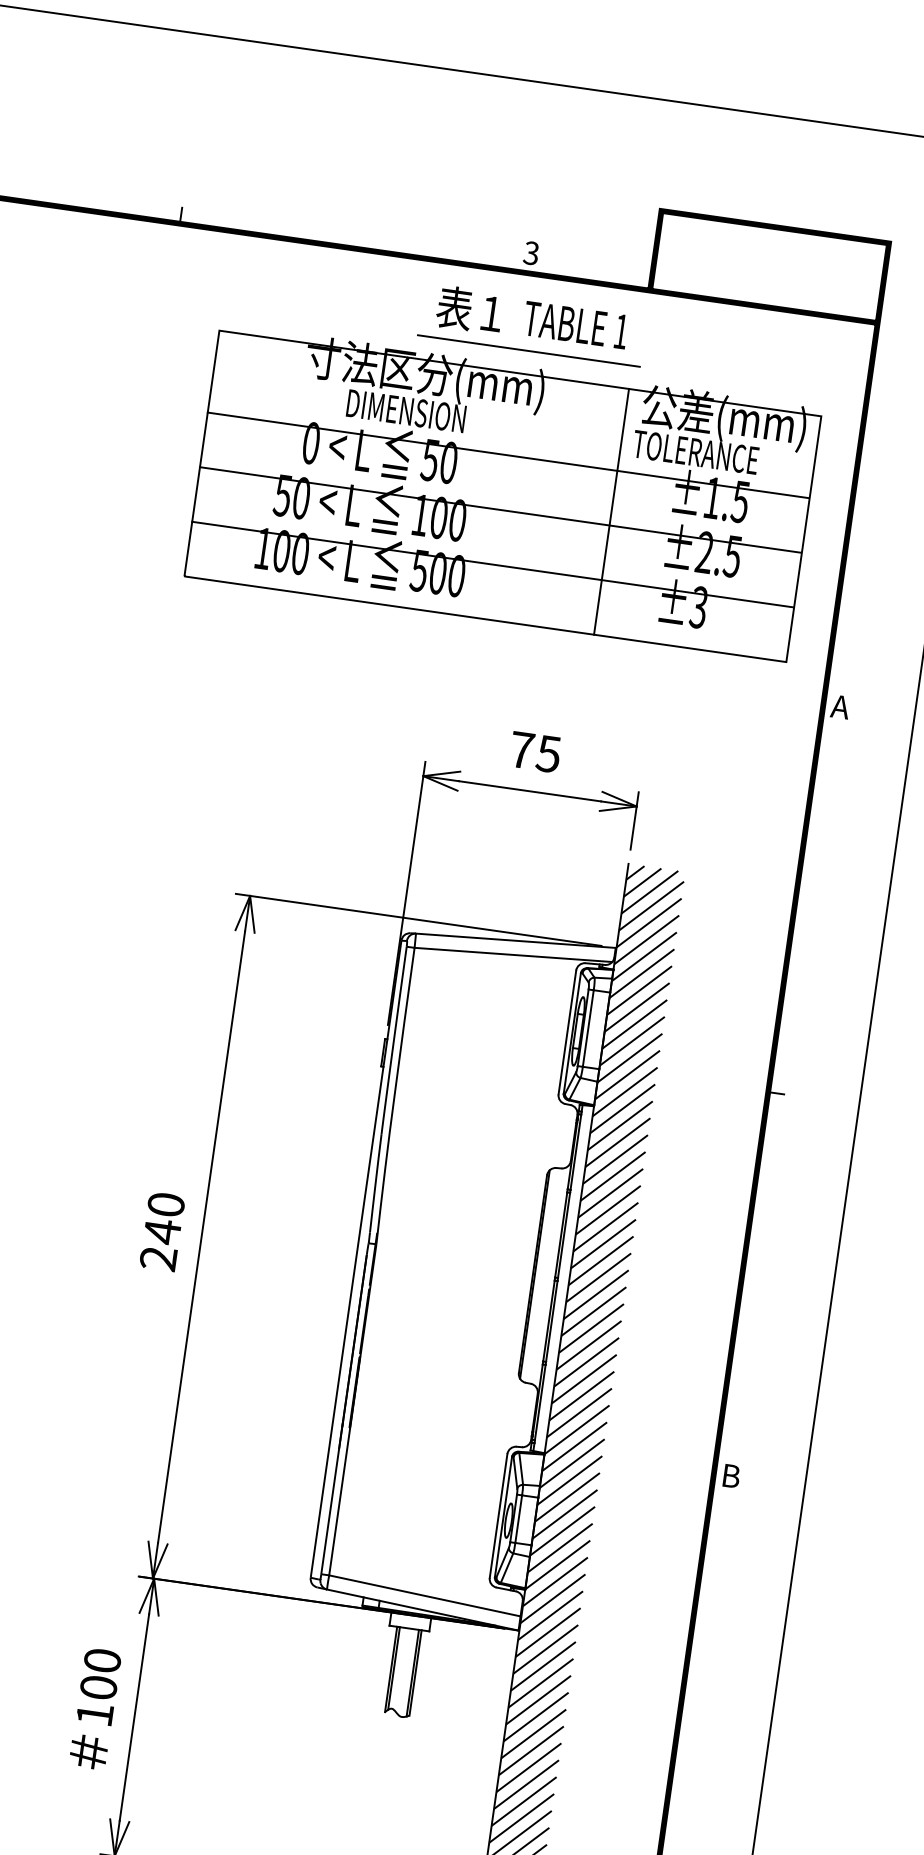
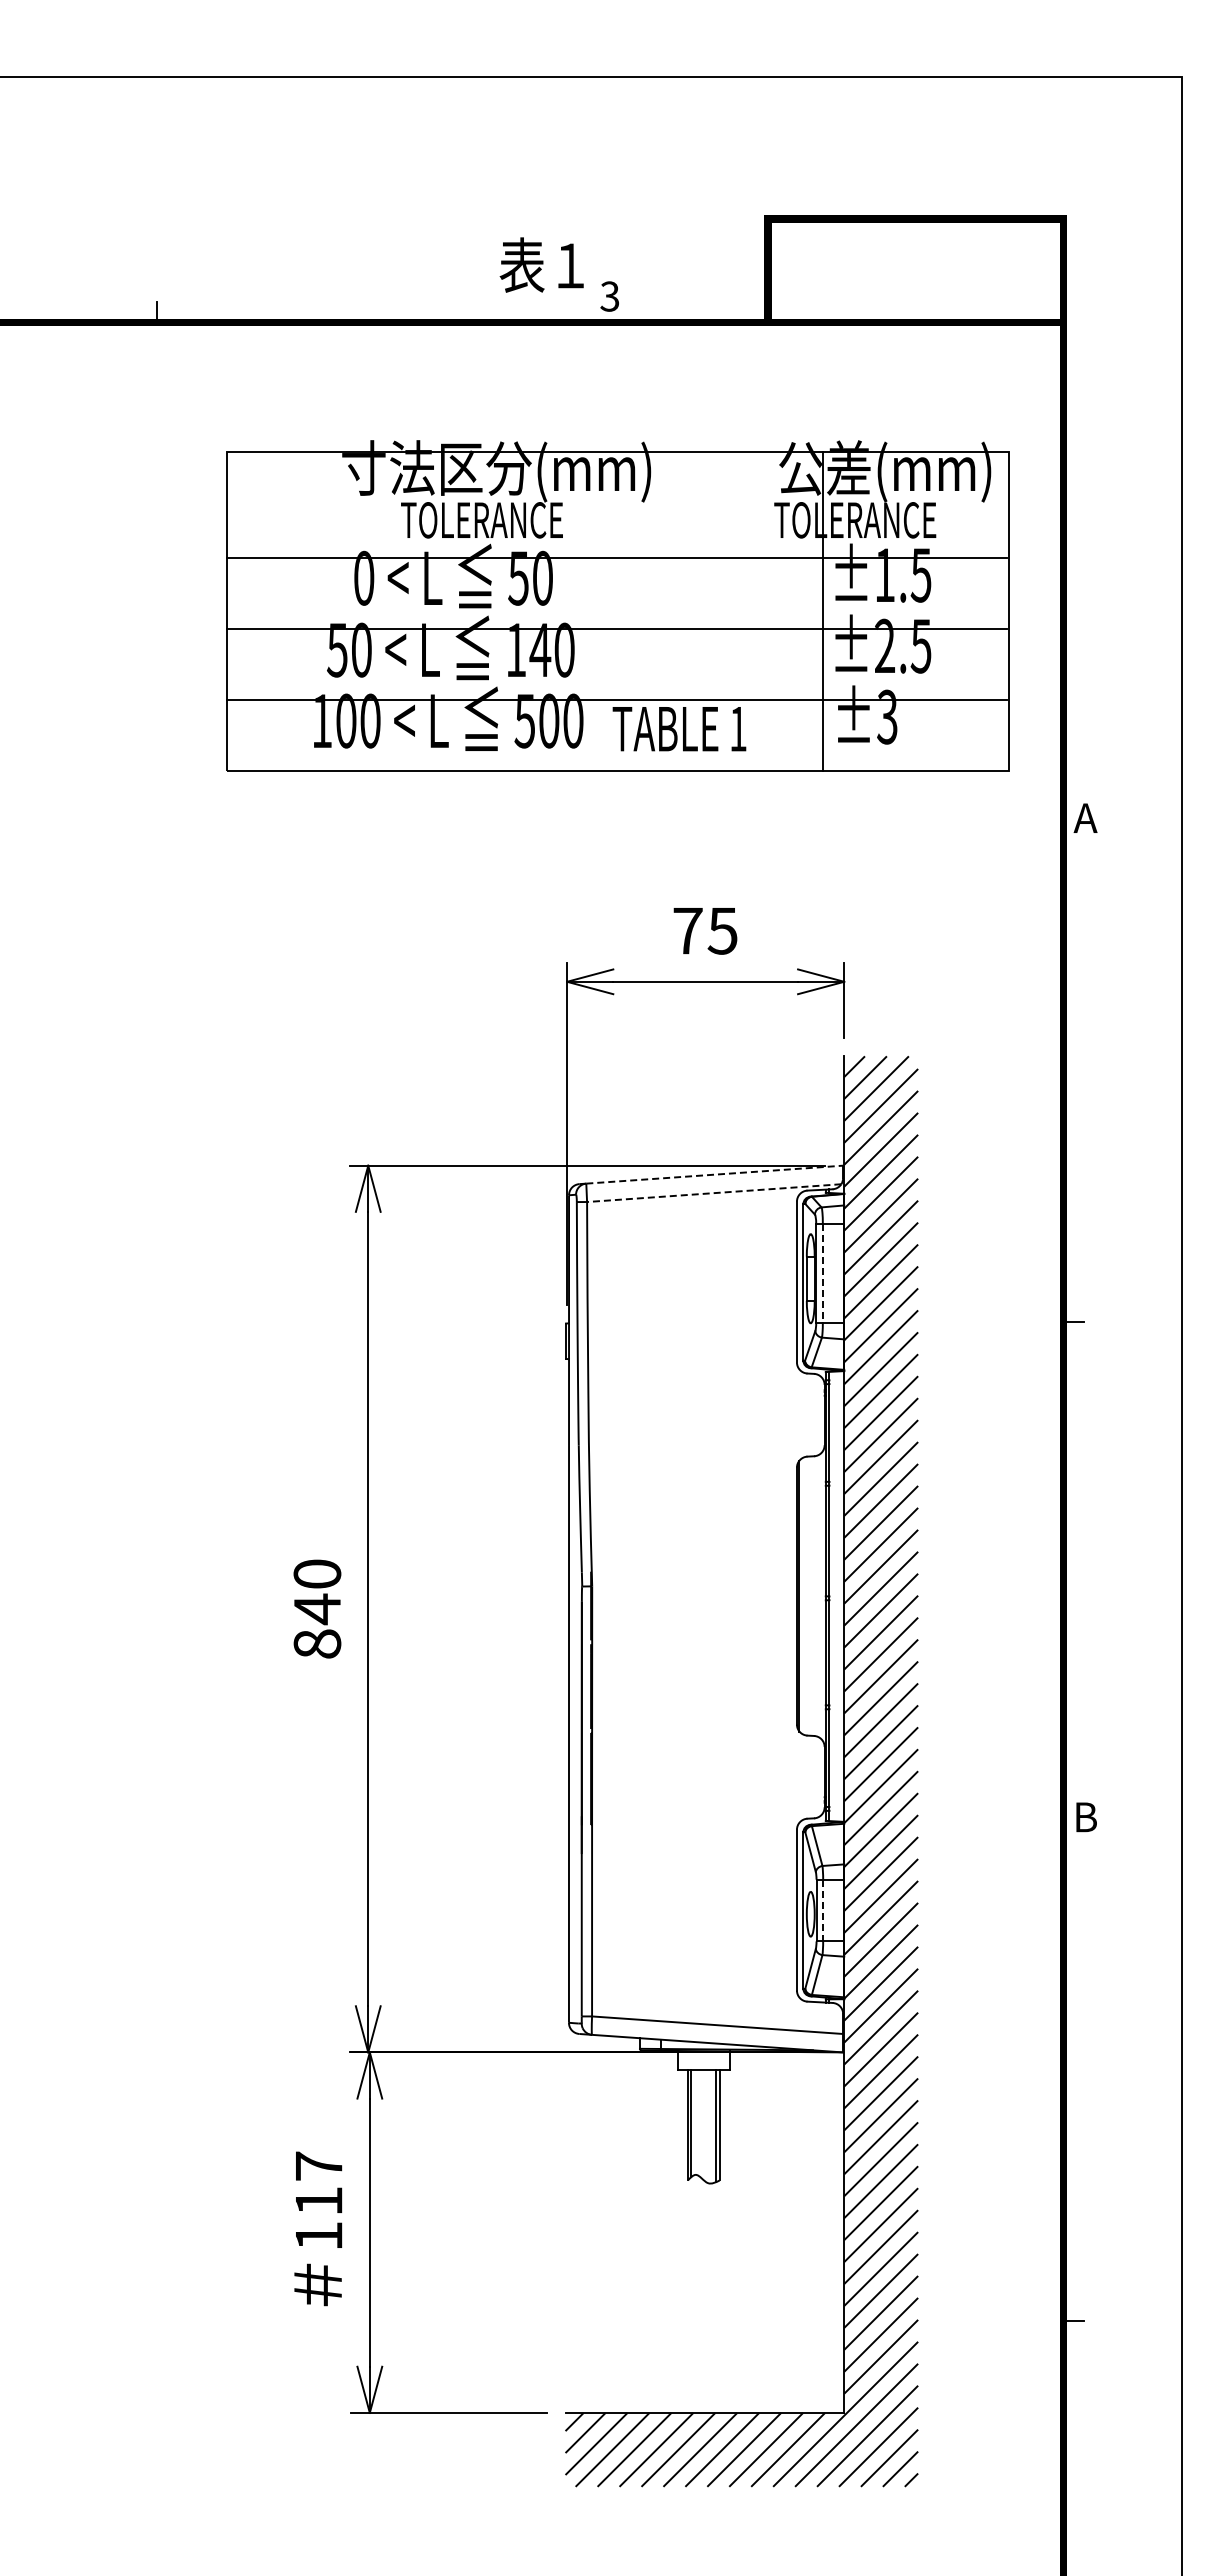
text: (469, 309) -> (541, 264), moved
text: (575, 325) -> (679, 729), moved
line: (528, 351) -> (624, 421), removed
text: (407, 411) -> (481, 520), DIMENSION -> TOLERANCE
line: (611, 511) -> (822, 610), moved
text: (439, 517) -> (540, 649), 100 -> 140
line: (515, 940) -> (714, 1174), solid -> dashed
line: (512, 955) -> (713, 1193), solid -> dashed
line: (588, 1028) -> (822, 1273), solid -> dashed
text: (158, 1258) -> (317, 1643), 240 -> 840
line: (518, 1519) -> (823, 1910), solid -> dashed
text: (100, 1674) -> (318, 2183), 100 -> 117

